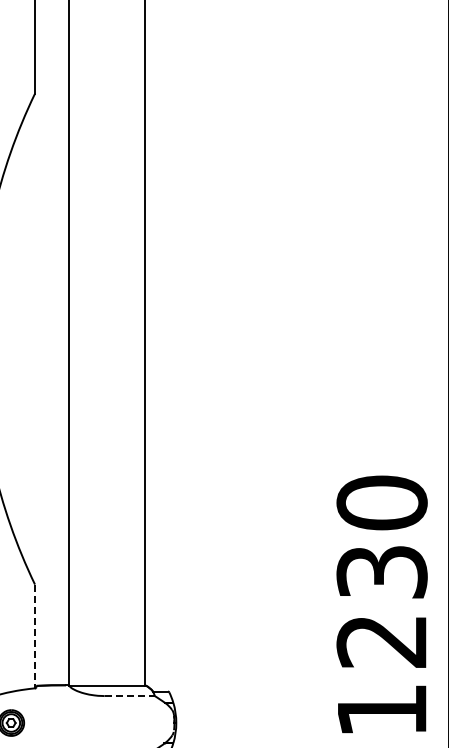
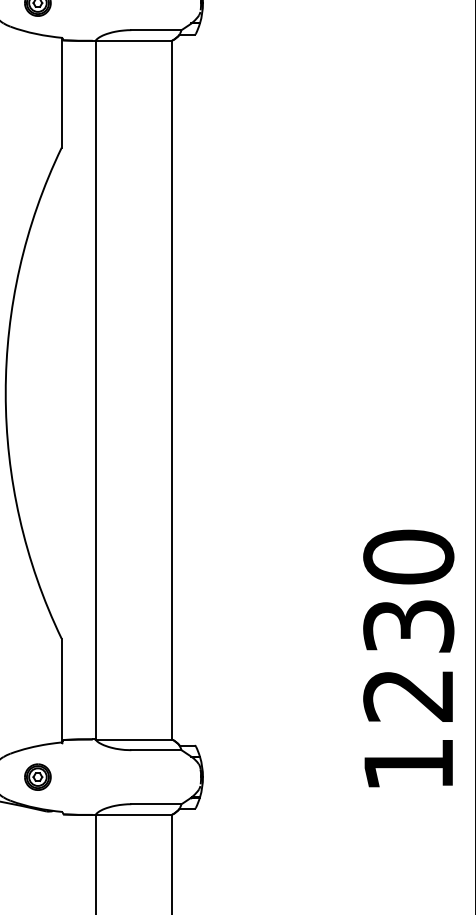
line: (34, 636) -> (61, 690), dashed -> solid
line: (129, 696) -> (156, 750), dashed -> solid

